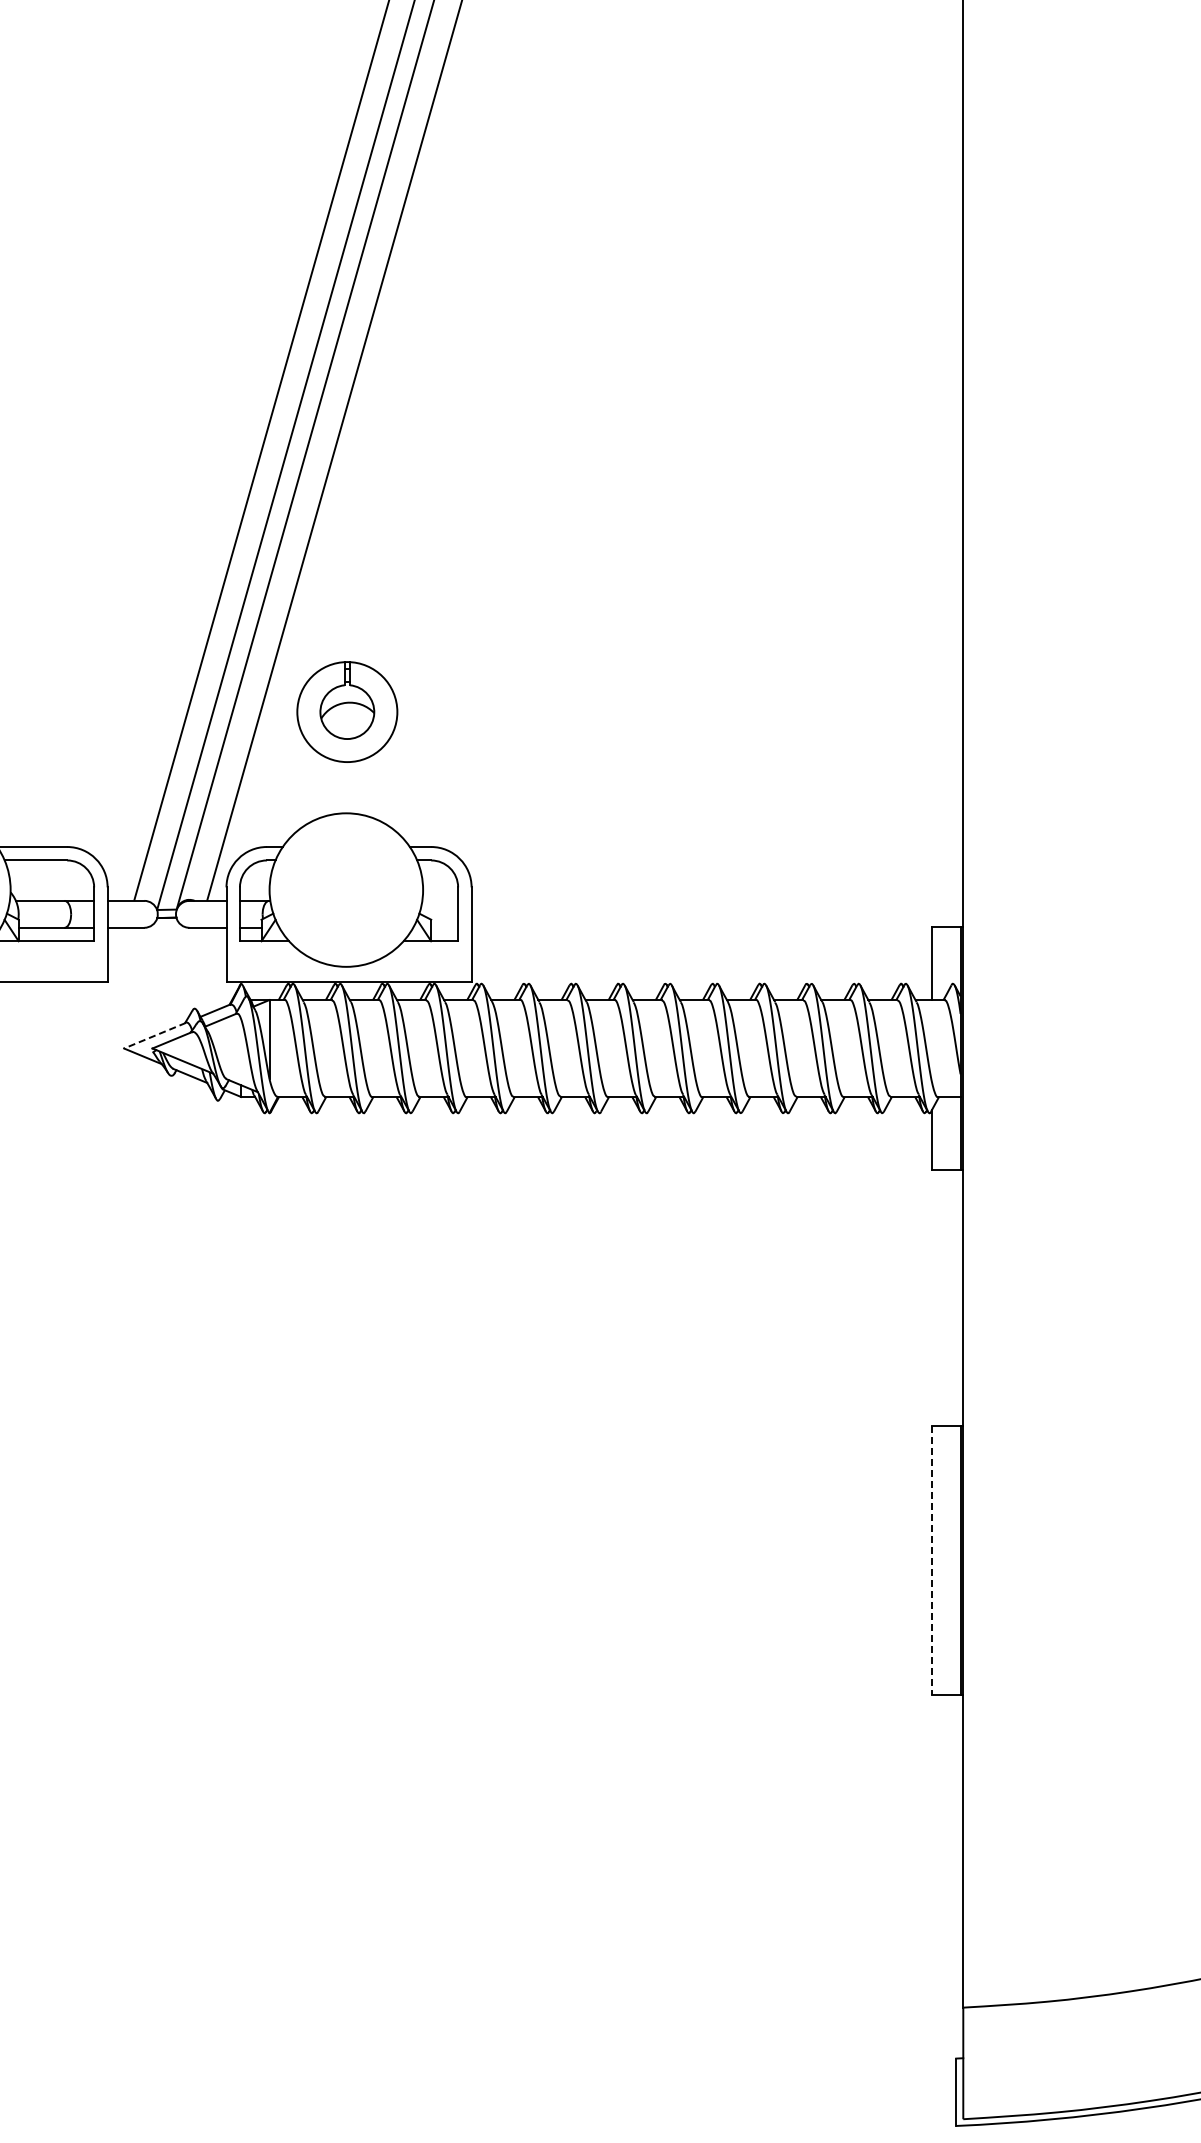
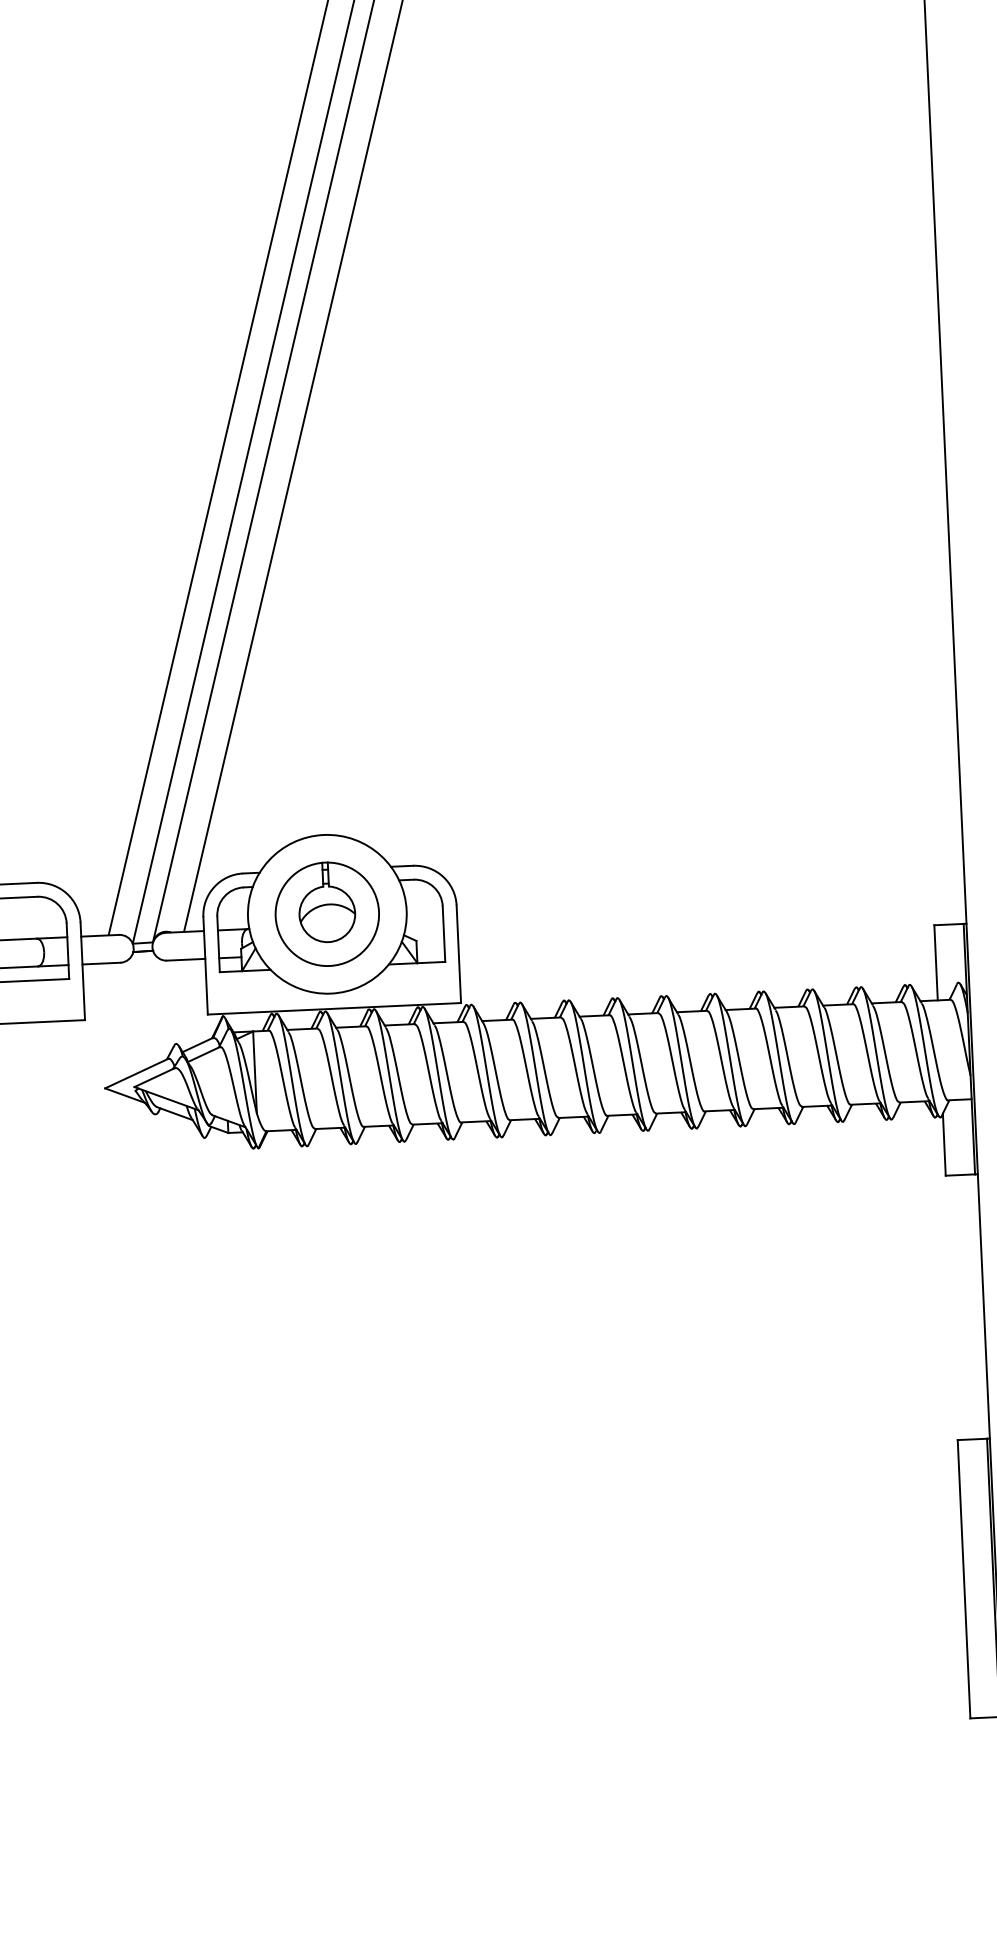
part: (347, 711) -> (327, 913), moved
line: (154, 1035) -> (135, 1073), dashed -> solid
line: (932, 1560) -> (964, 1579), dashed -> solid

